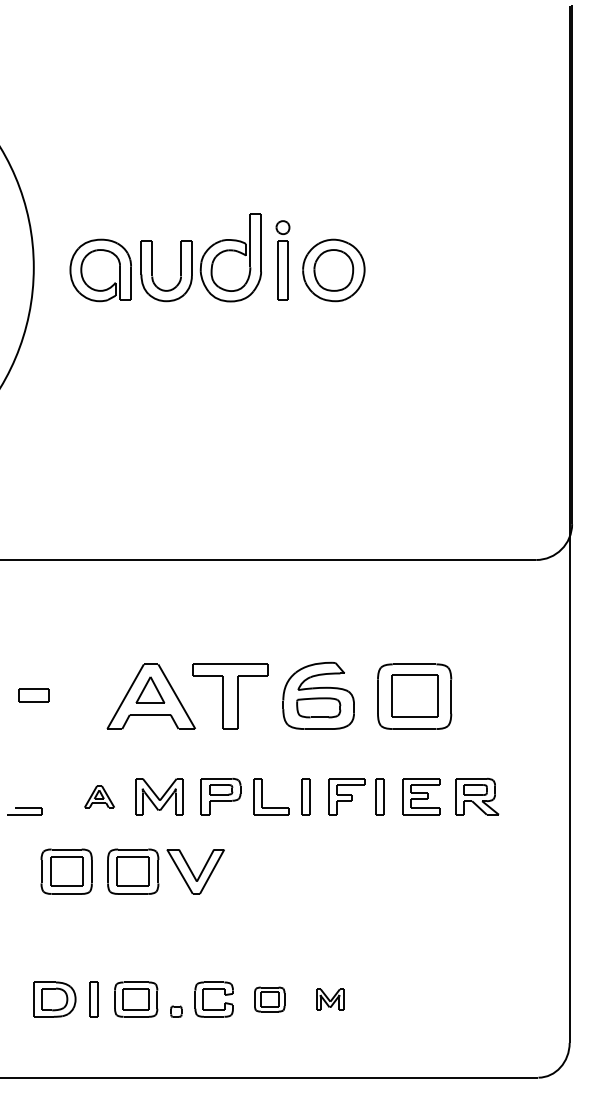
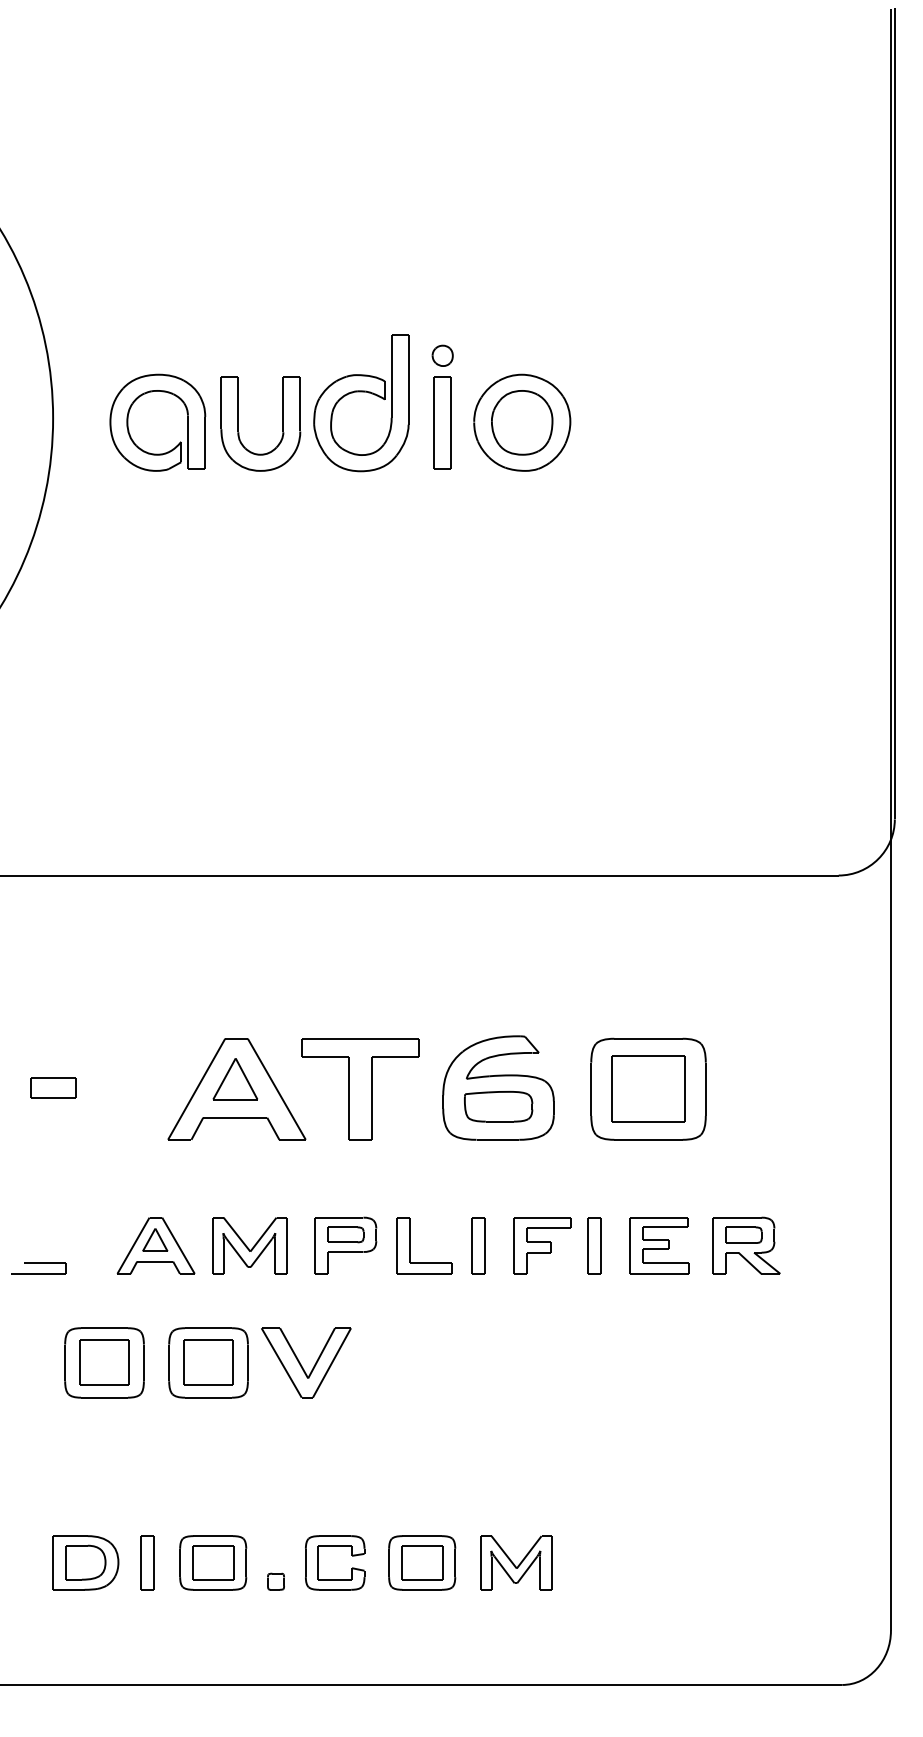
part: (99, 796) -> (155, 1245), size x1.67
part: (269, 999) -> (421, 1562), size x1.43
part: (330, 999) -> (517, 1562), size x1.67

